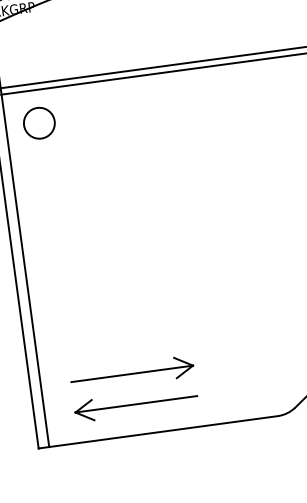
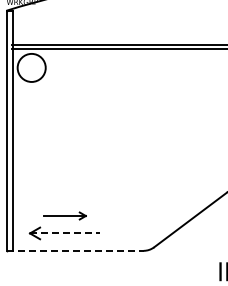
circle: (38, 122) -> (31, 67), size x1.6
part: (131, 373) -> (64, 215), size x0.6
line: (135, 404) -> (64, 233), solid -> dashed
line: (158, 431) -> (75, 250), solid -> dashed

